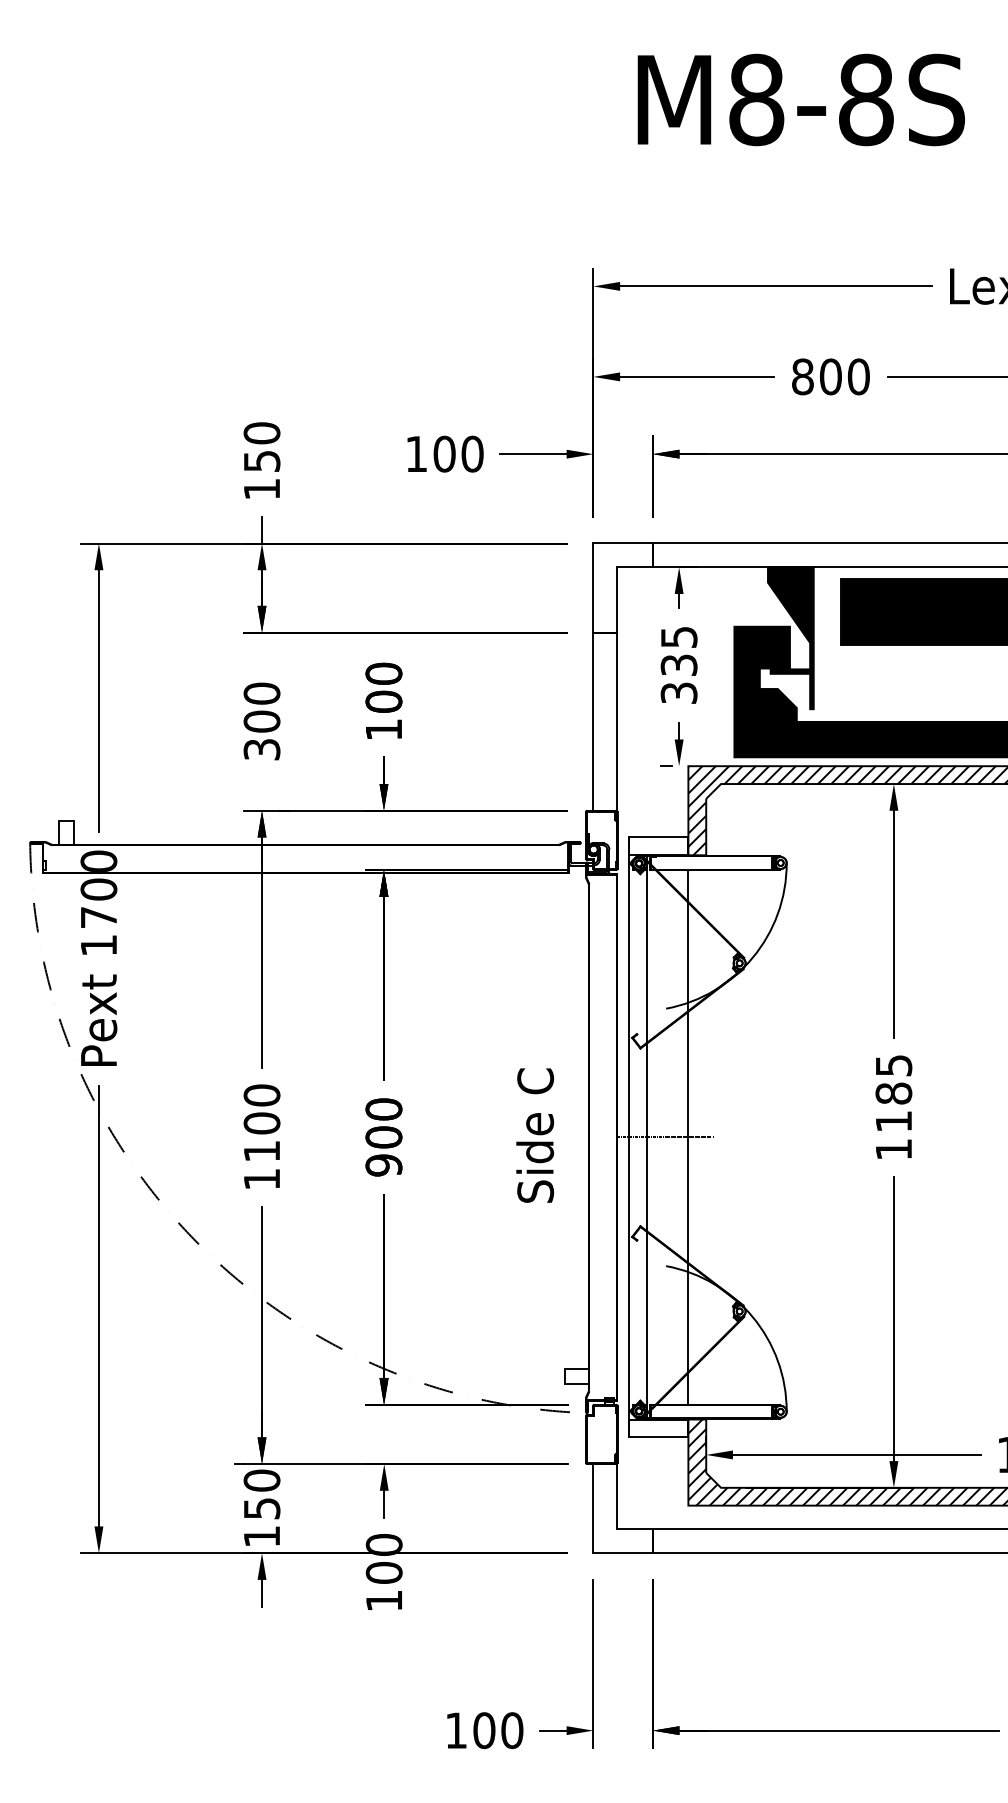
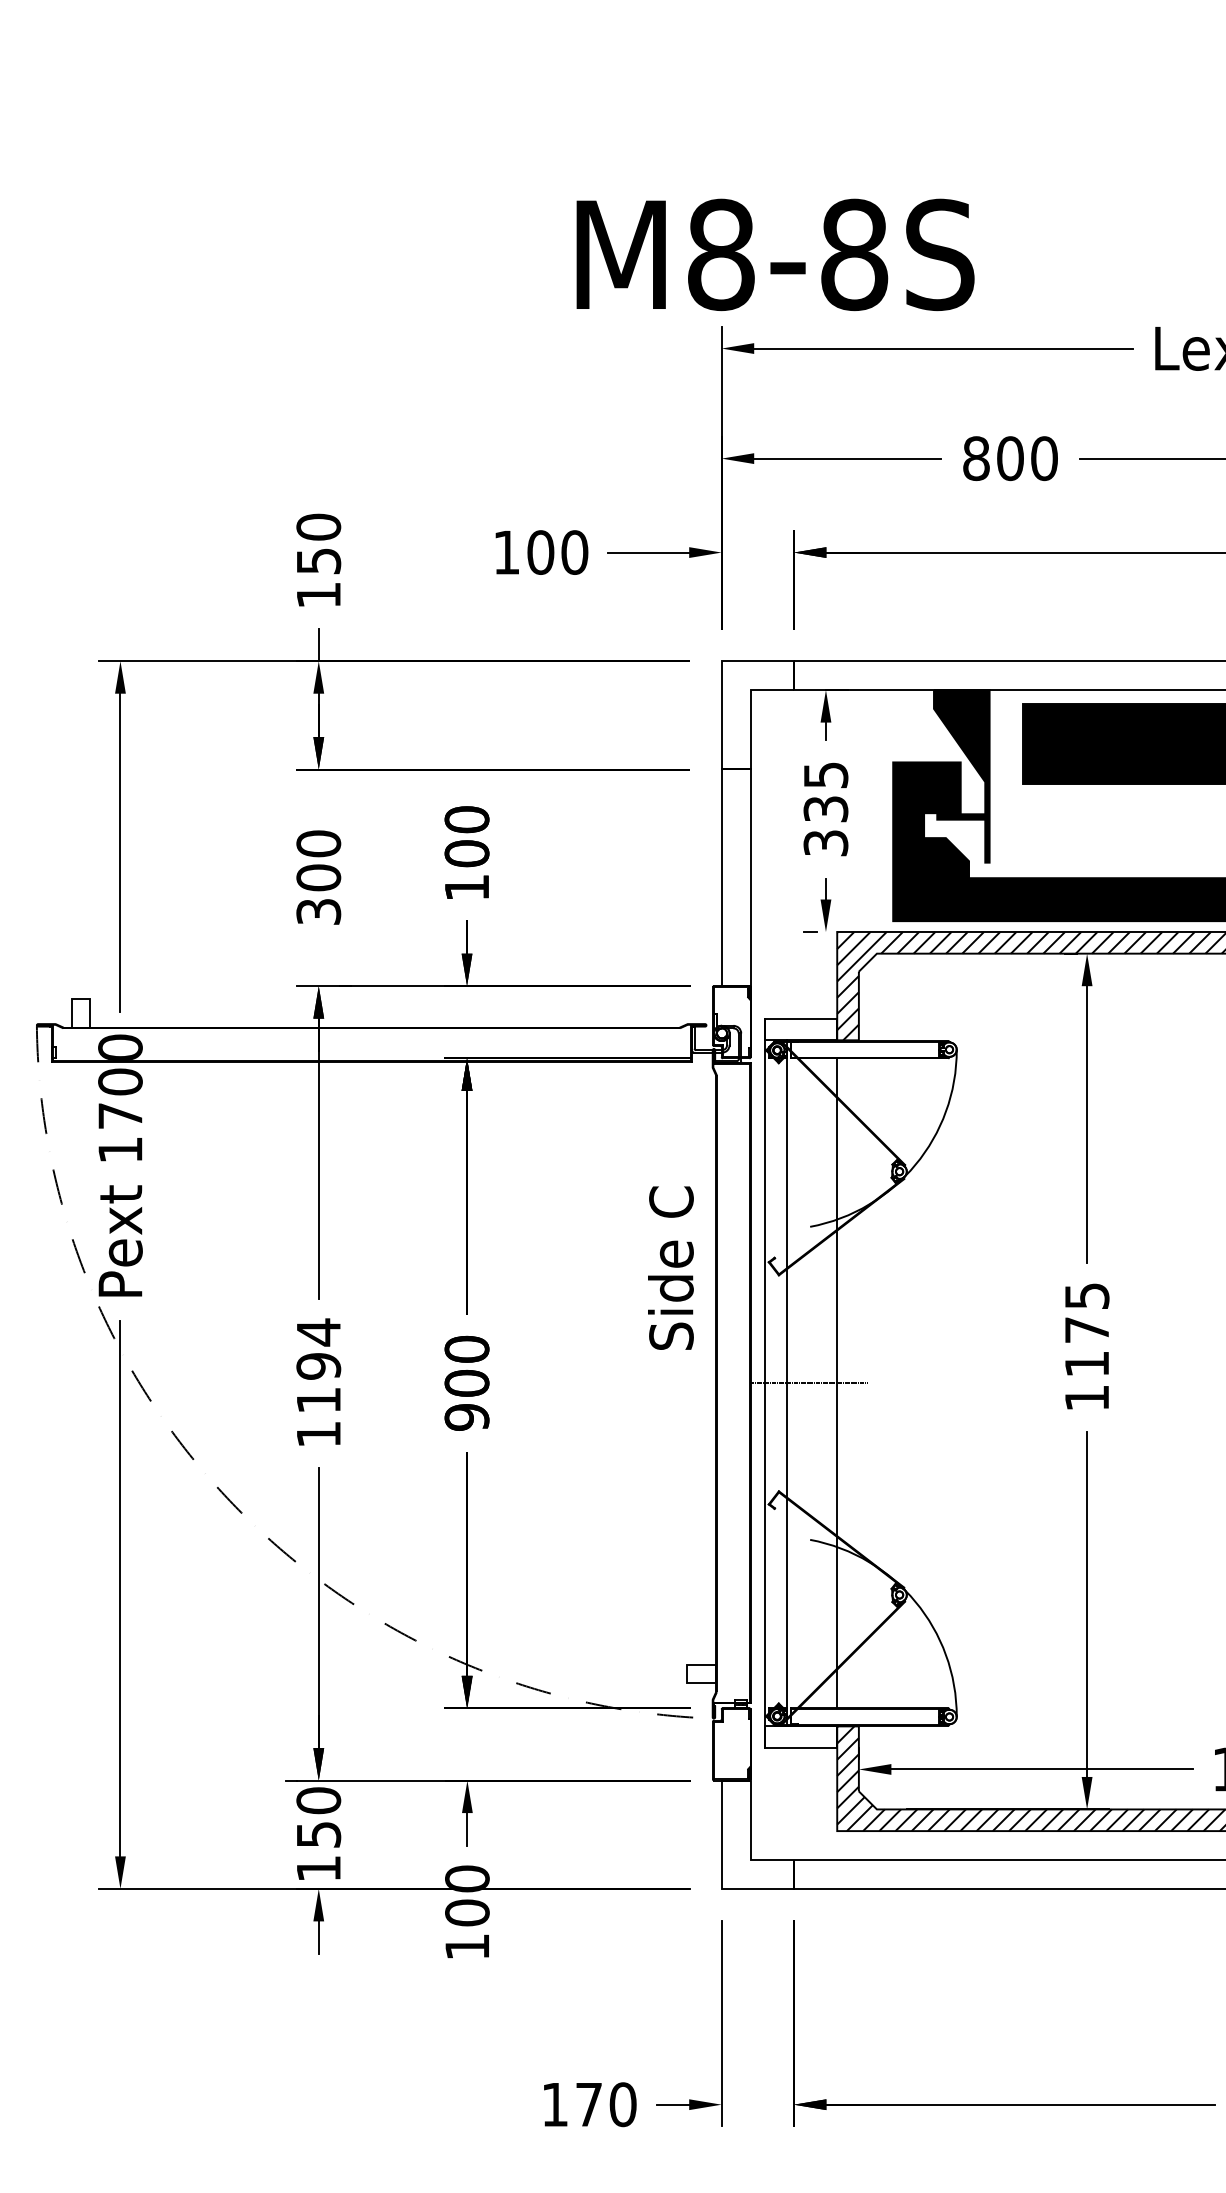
text: (801, 99) -> (775, 254), moved
text: (893, 1093) -> (1086, 1329), 1185 -> 1175
text: (261, 1108) -> (318, 1348), 1100 -> 1194
text: (534, 1135) -> (670, 1267), moved
text: (483, 1730) -> (588, 2104), 100 -> 170

